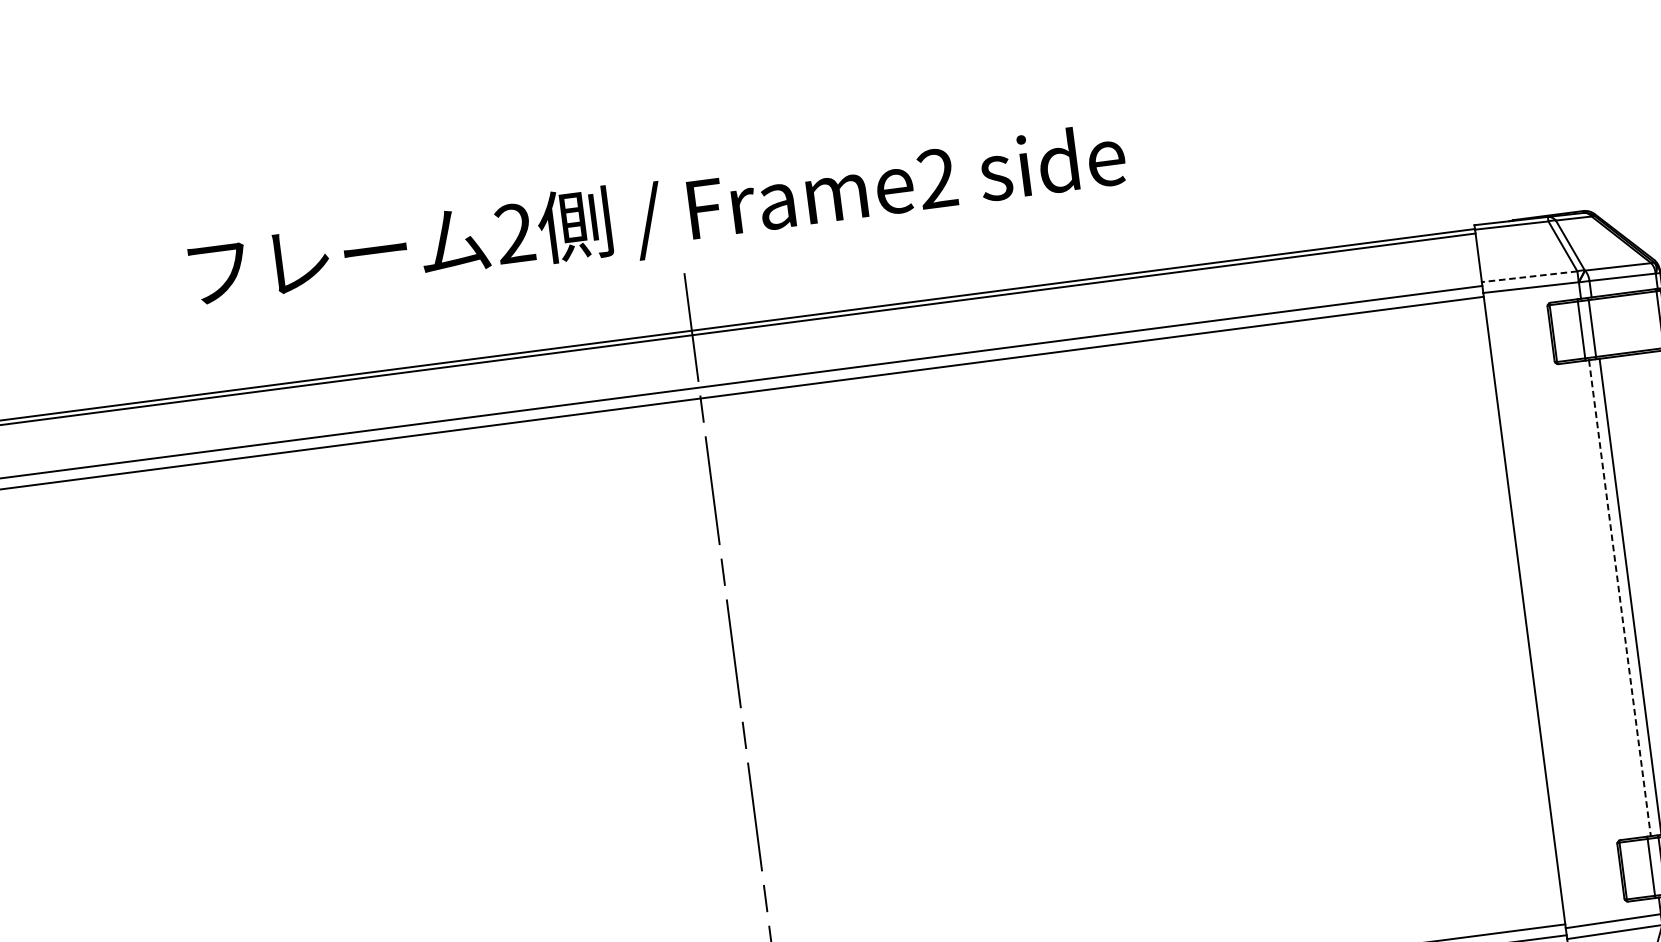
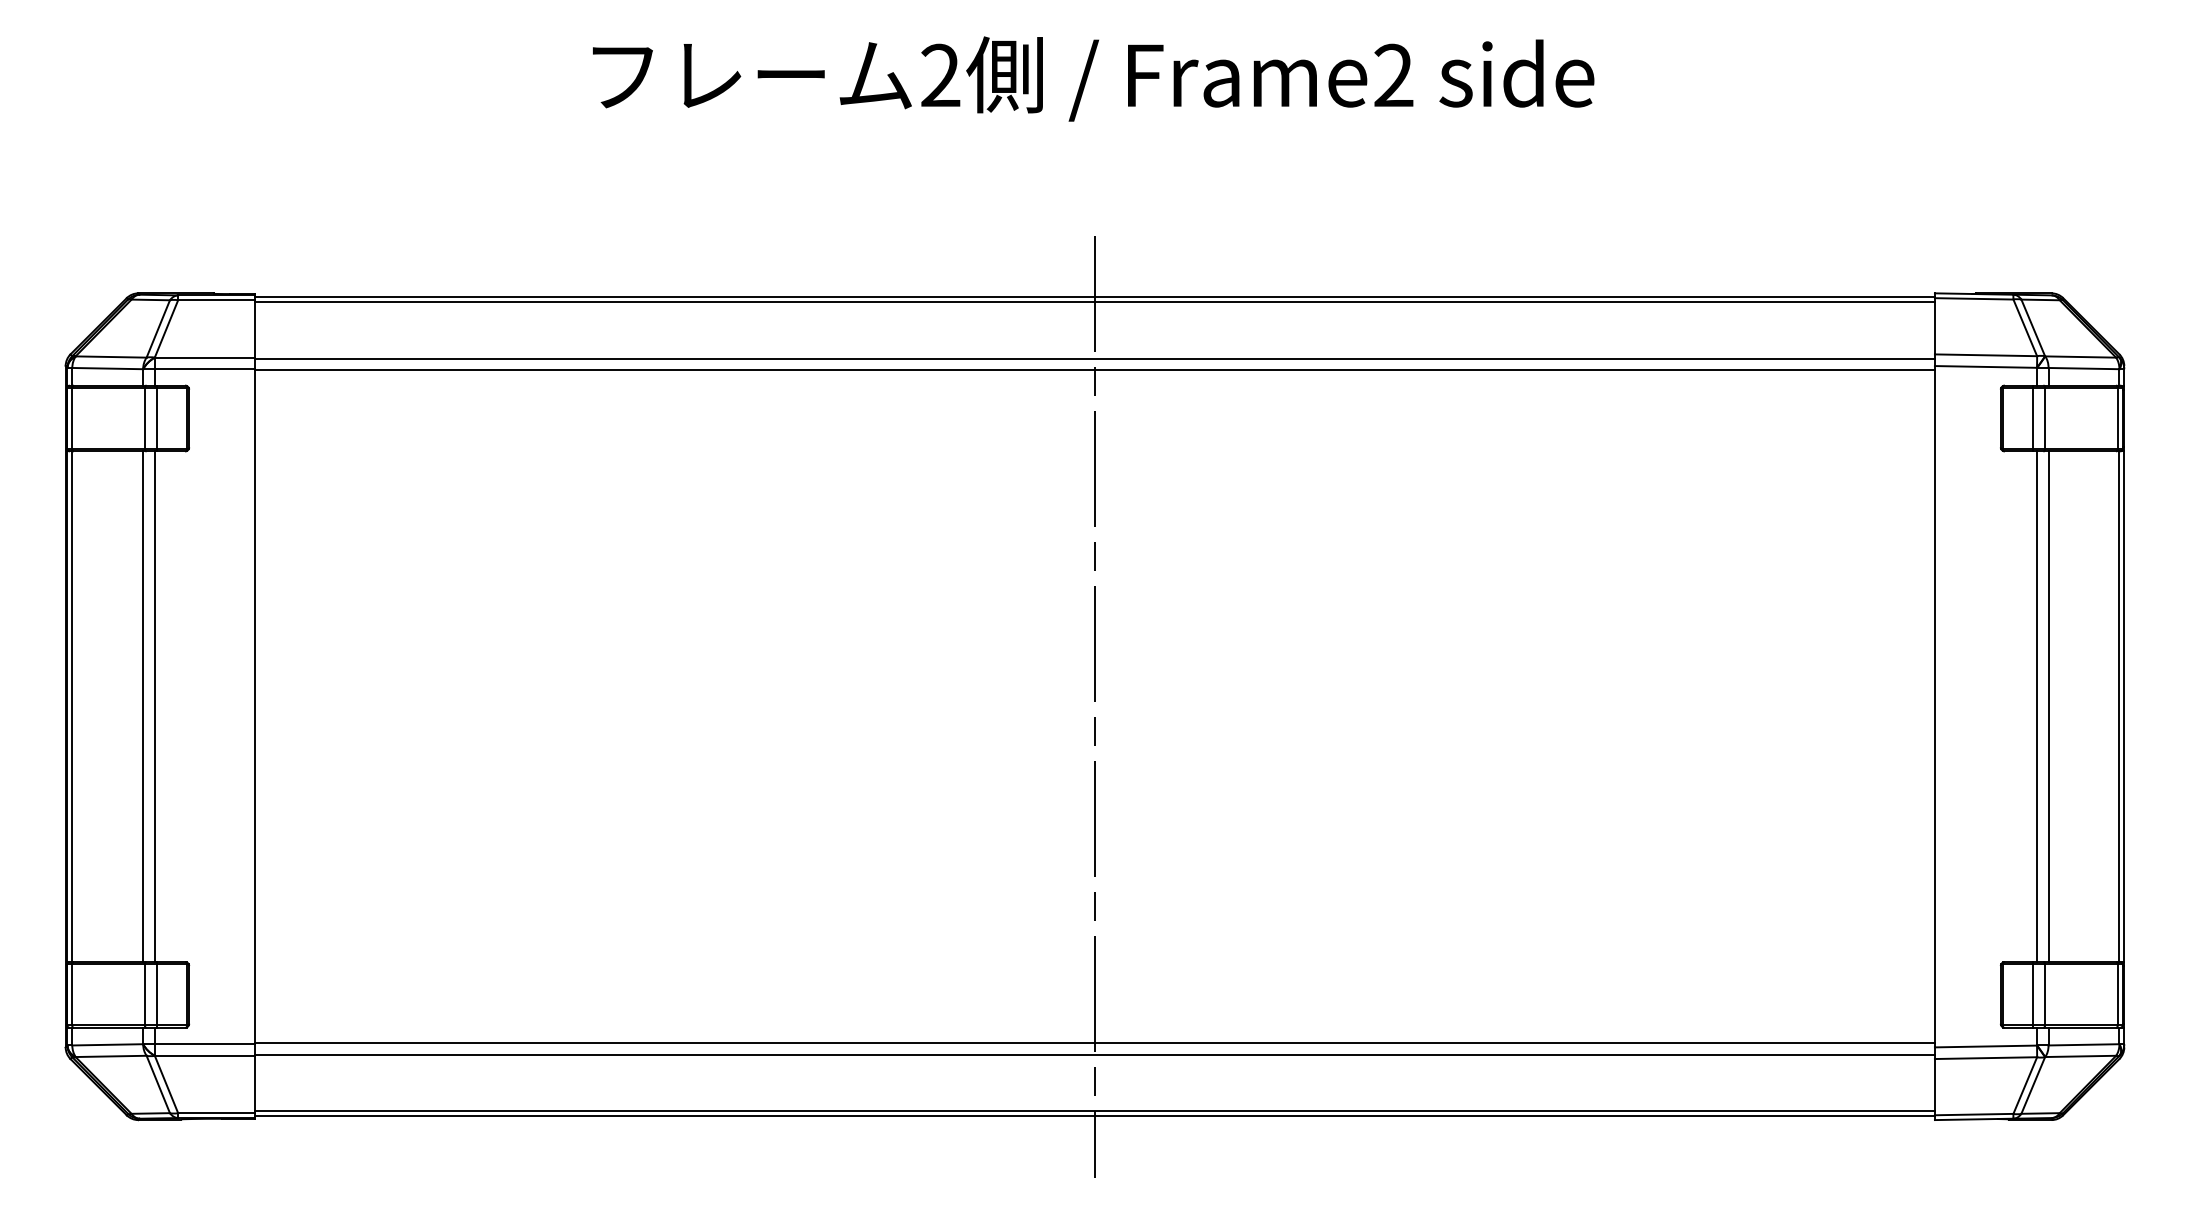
text: (657, 217) -> (1093, 78), moved
line: (1529, 277) -> (1985, 355), dashed -> solid
line: (1620, 598) -> (2037, 707), dashed -> solid

